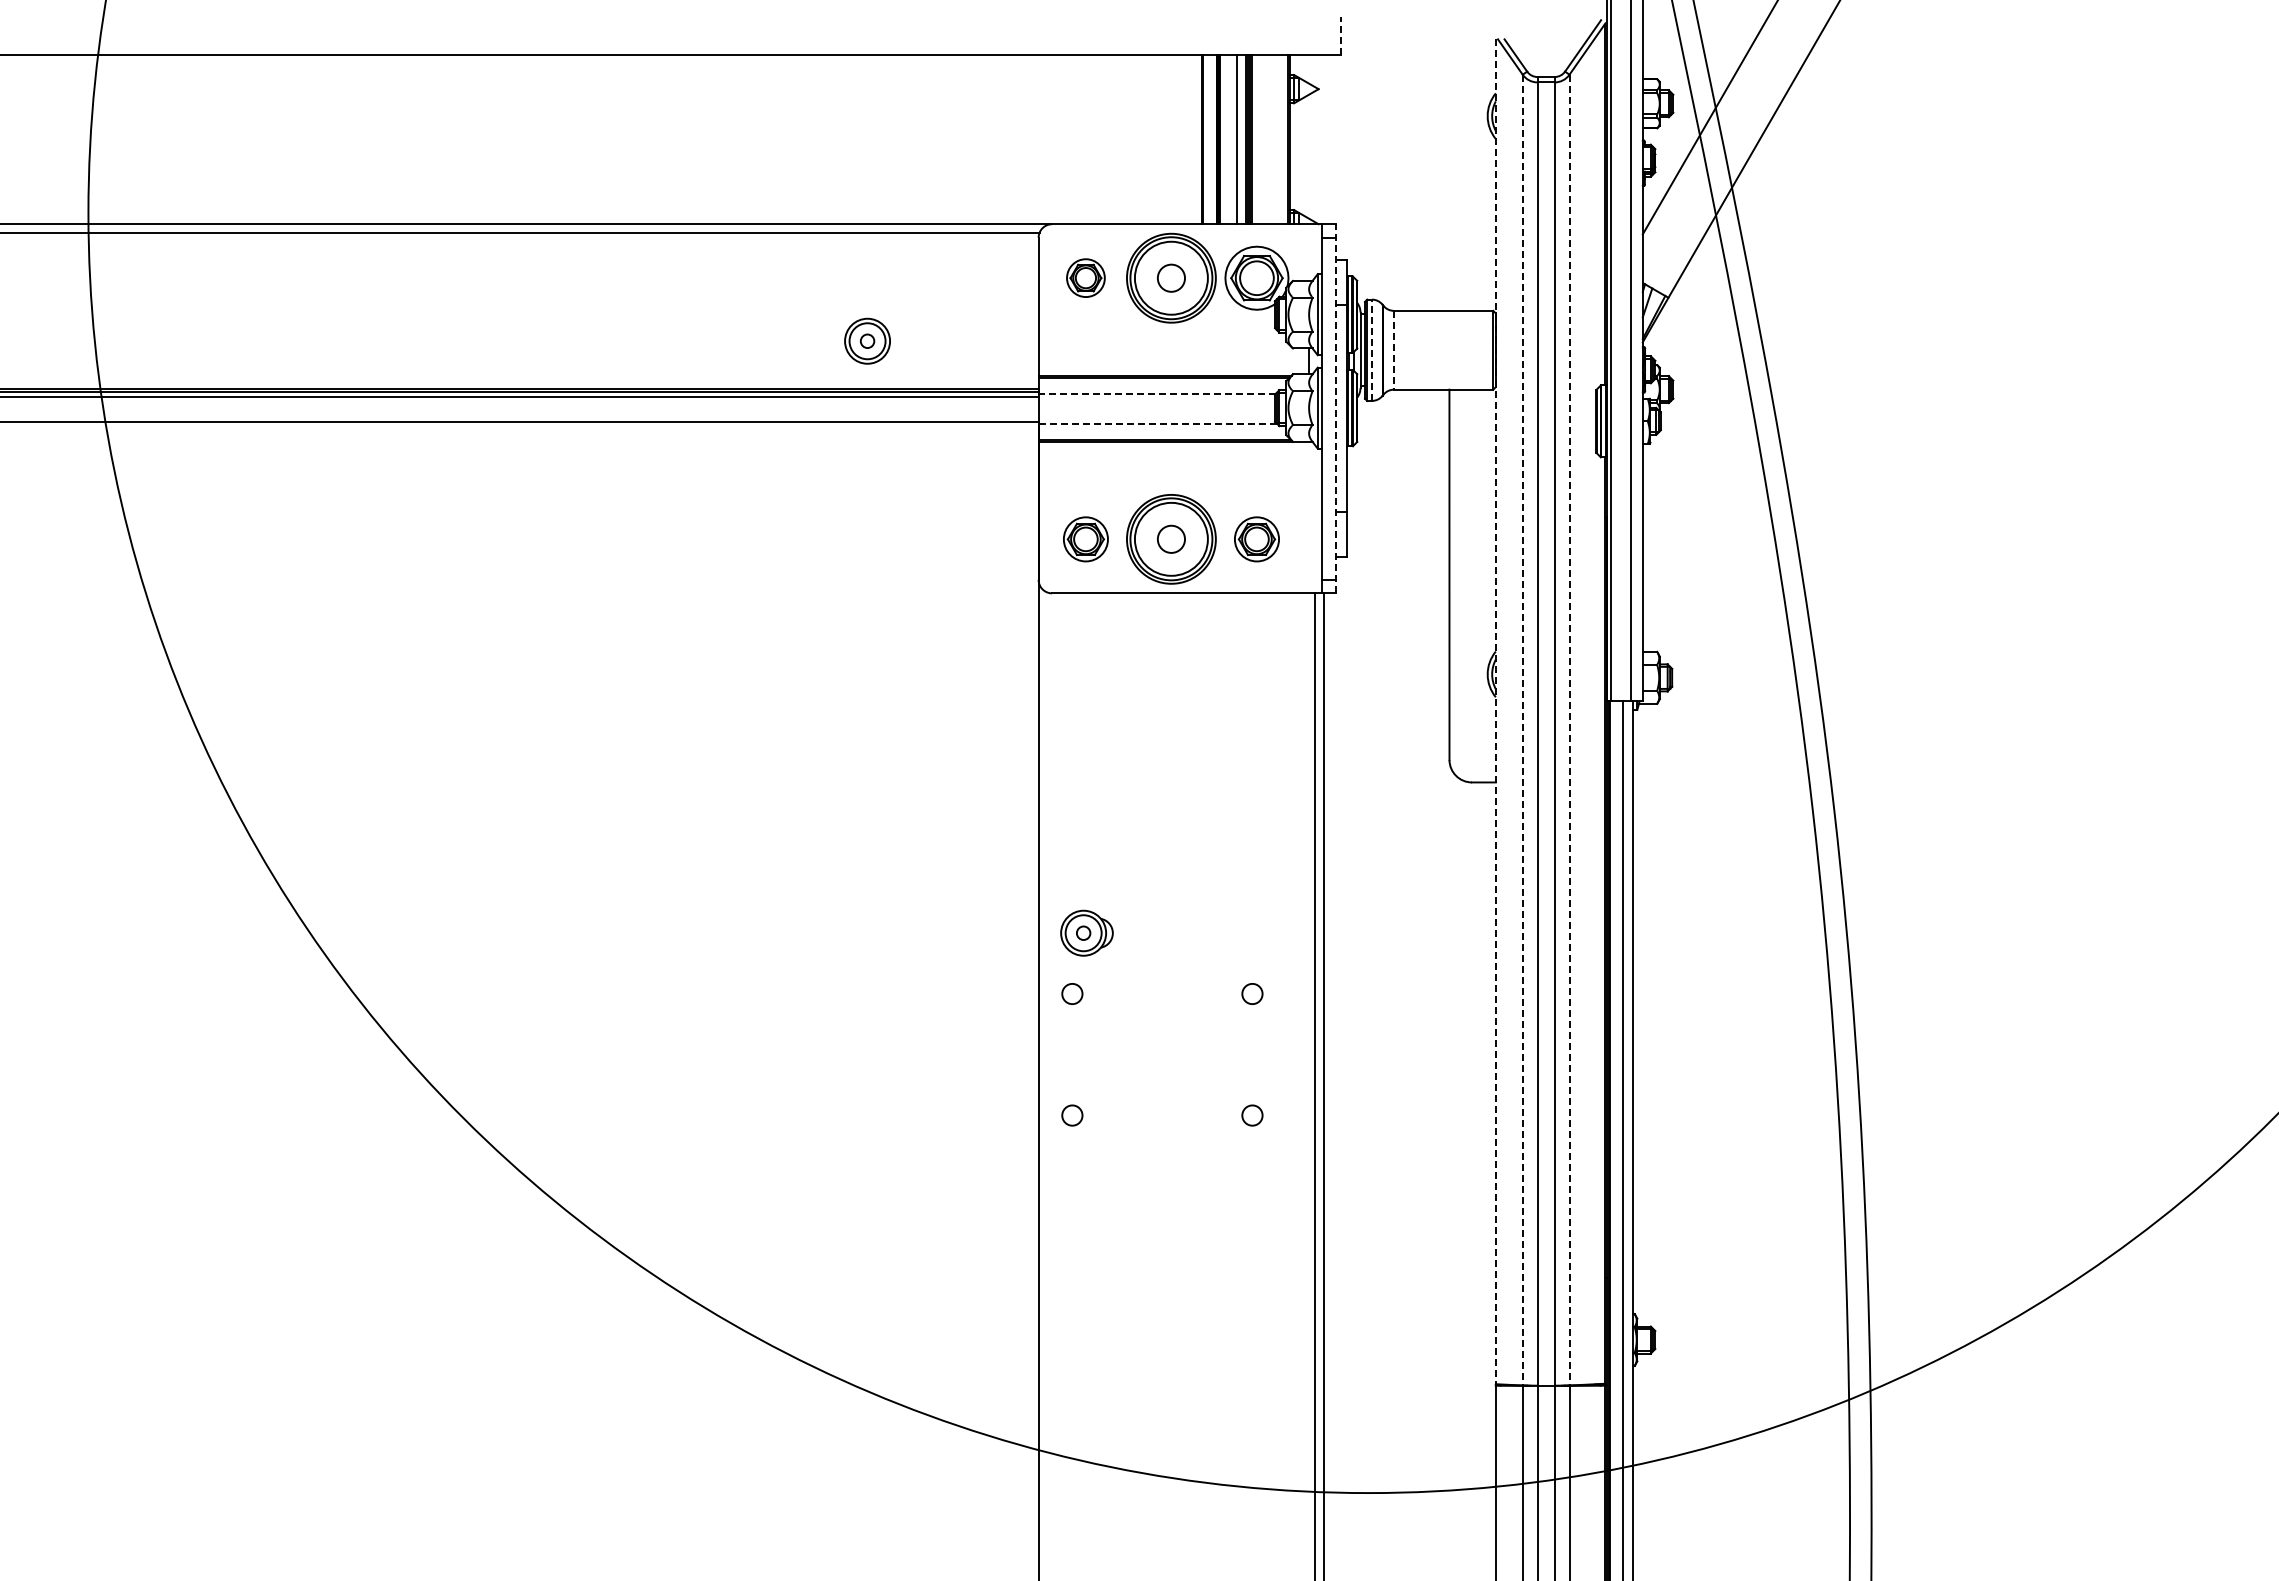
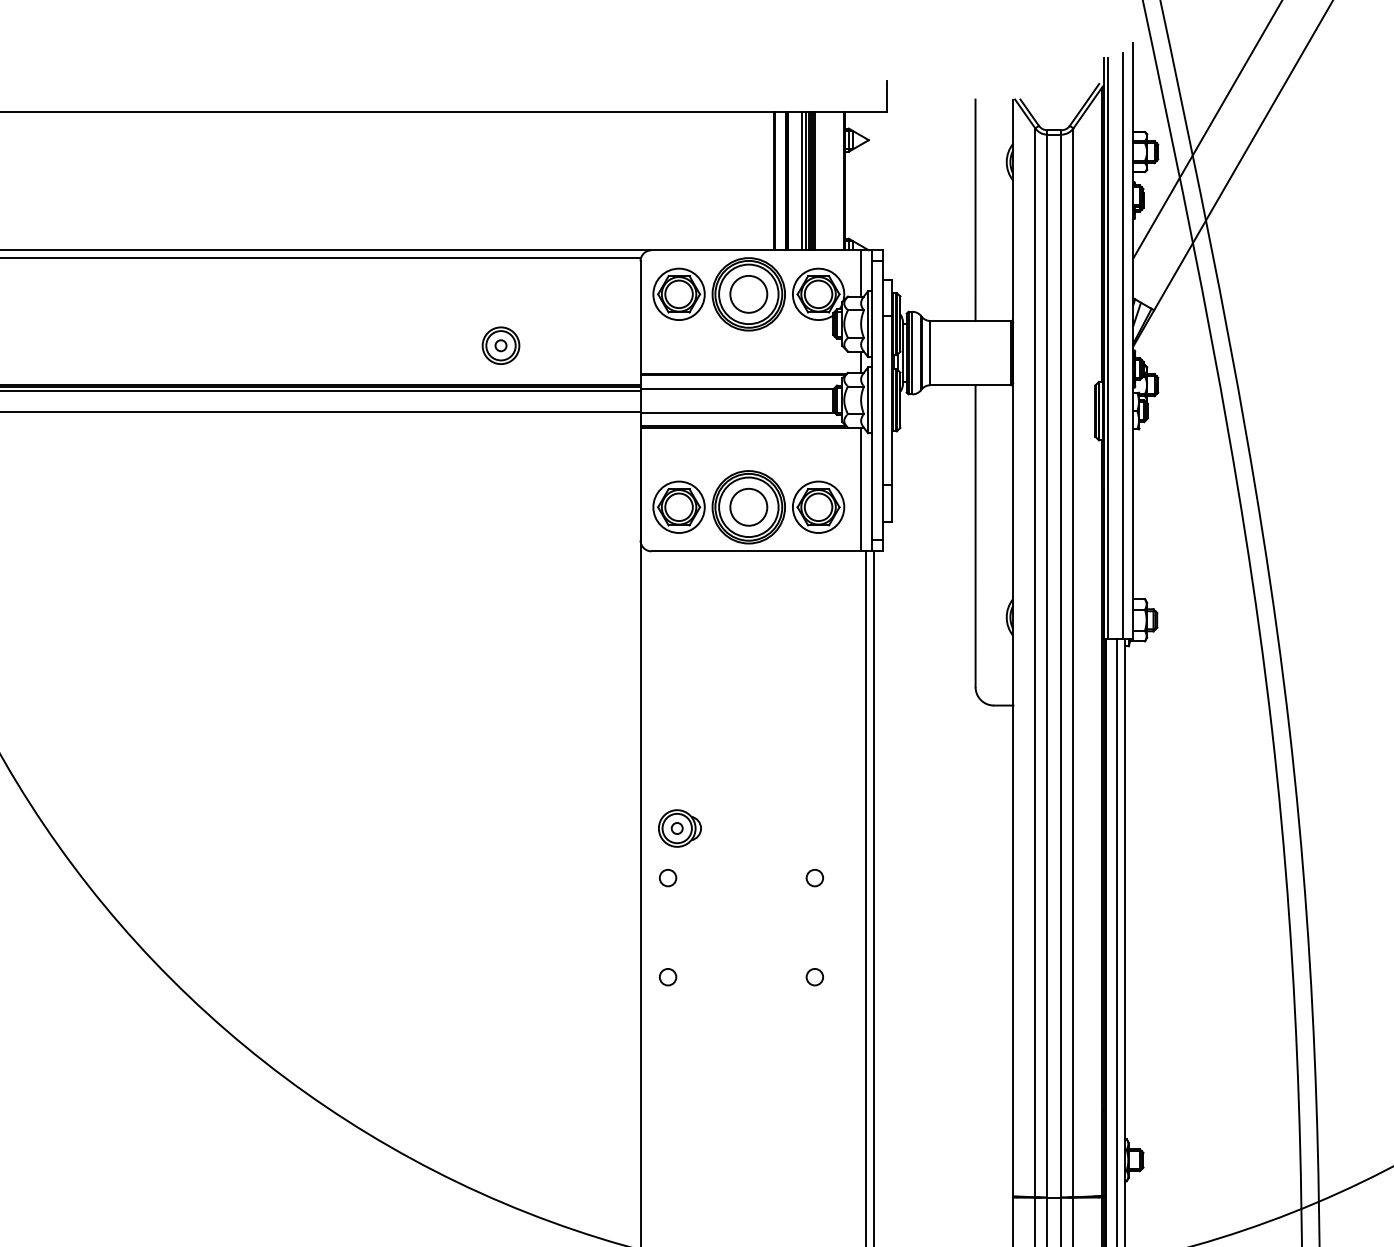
line: (1341, 35) -> (887, 96), dashed -> solid
line: (1241, 139) -> (805, 181), added
line: (1449, 174) -> (975, 209), added
line: (1308, 252) -> (860, 273), added
part: (1085, 277) -> (678, 293), size x1.67
circle: (1171, 277) -> (748, 293), size x1.67
line: (1372, 350) -> (912, 353), dashed -> solid
line: (1394, 350) -> (930, 353), dashed -> solid
line: (1157, 393) -> (737, 388), dashed -> solid
line: (1335, 408) -> (882, 400), dashed -> solid
line: (1158, 423) -> (738, 412), dashed -> solid
line: (1308, 517) -> (860, 489), added
circle: (1171, 538) -> (748, 506), size x1.67
part: (1085, 539) -> (678, 507), size x1.43
part: (1256, 539) -> (818, 507), size x1.43
line: (1495, 712) -> (1013, 648), dashed -> solid
line: (1522, 730) -> (1035, 663), dashed -> solid
line: (1569, 730) -> (1073, 663), dashed -> solid

